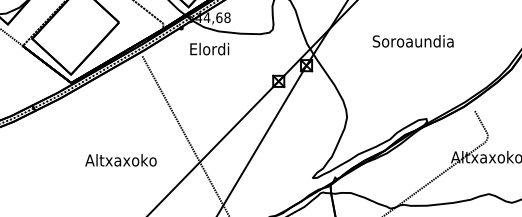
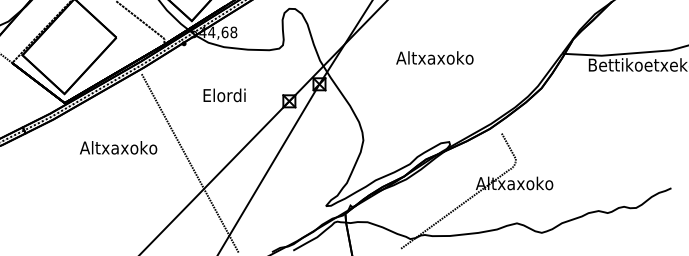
text: (412, 40) -> (434, 57), Soroaundia -> Altxaxoko
text: (209, 49) -> (224, 95), moved
text: (120, 160) -> (118, 147), moved

